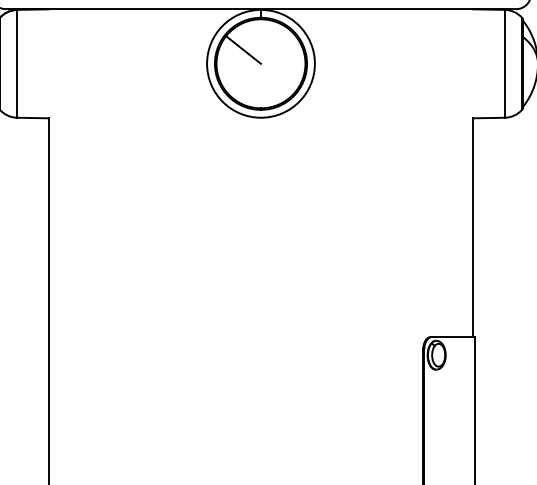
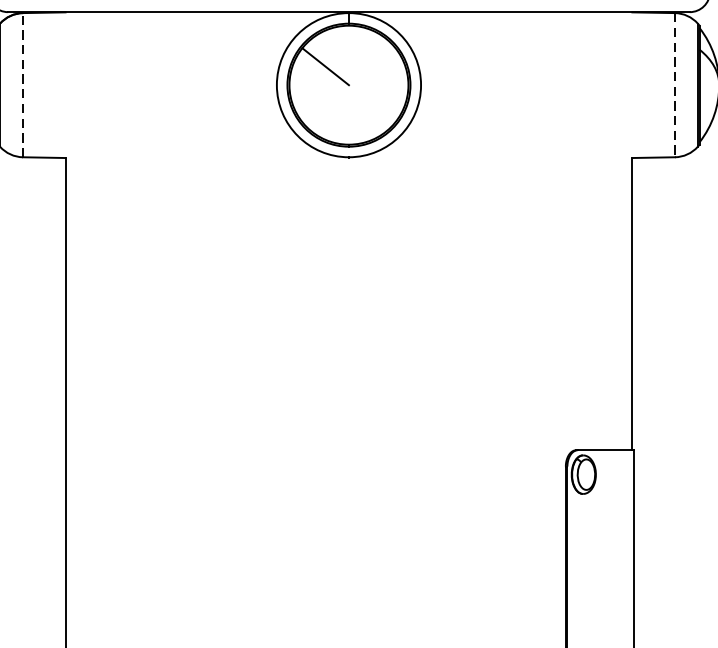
line: (17, 63) -> (23, 84), solid -> dashed
line: (504, 63) -> (674, 84), solid -> dashed

